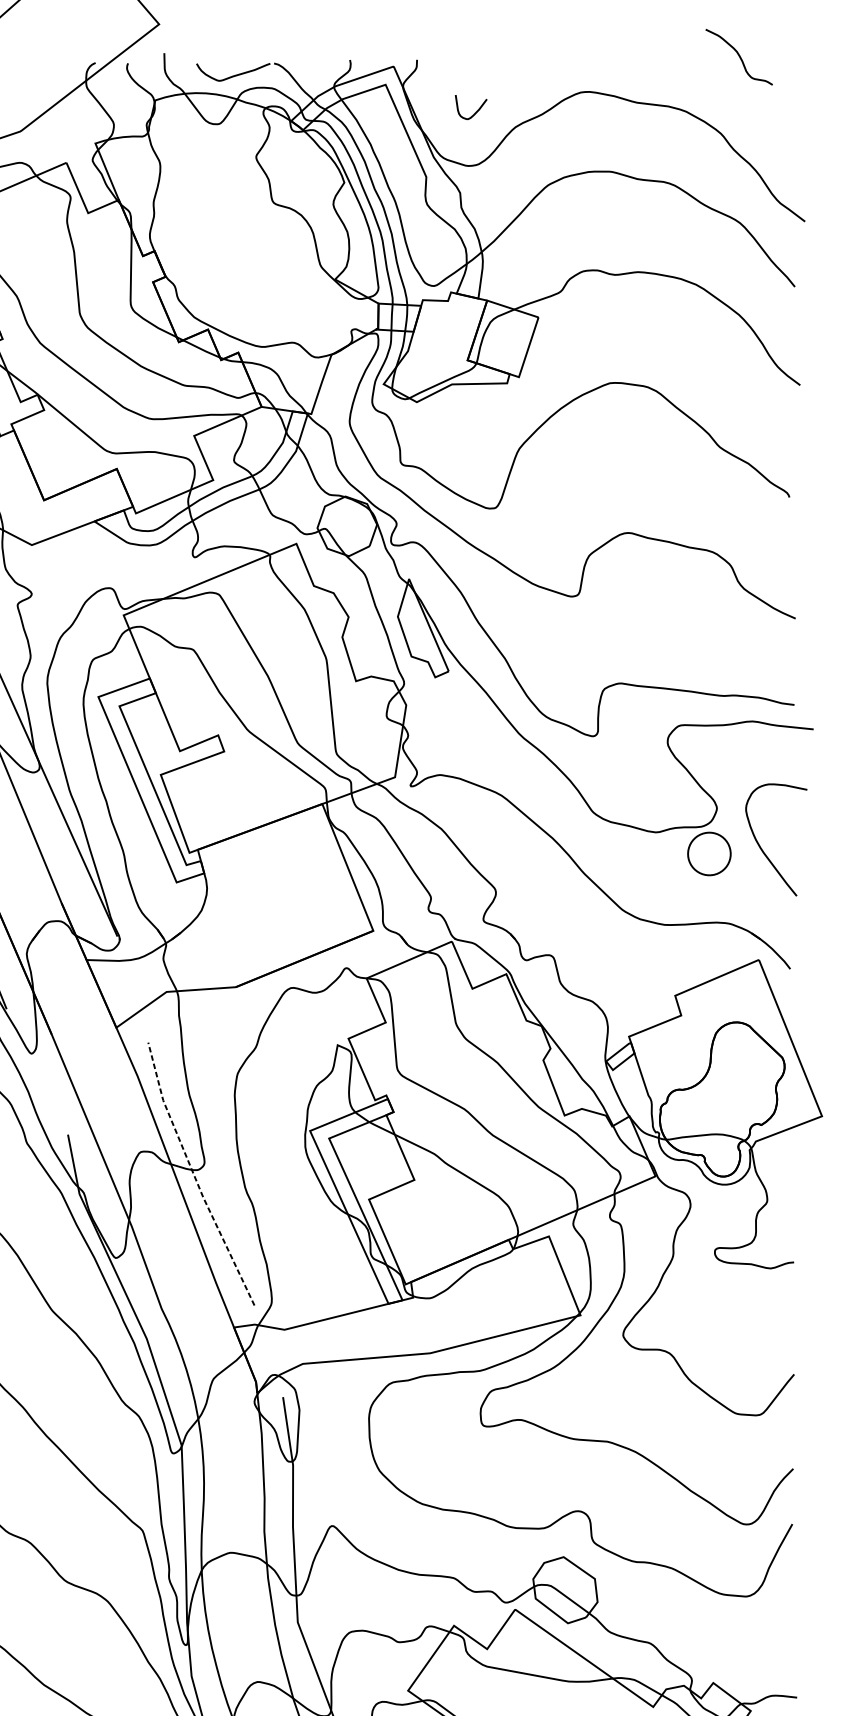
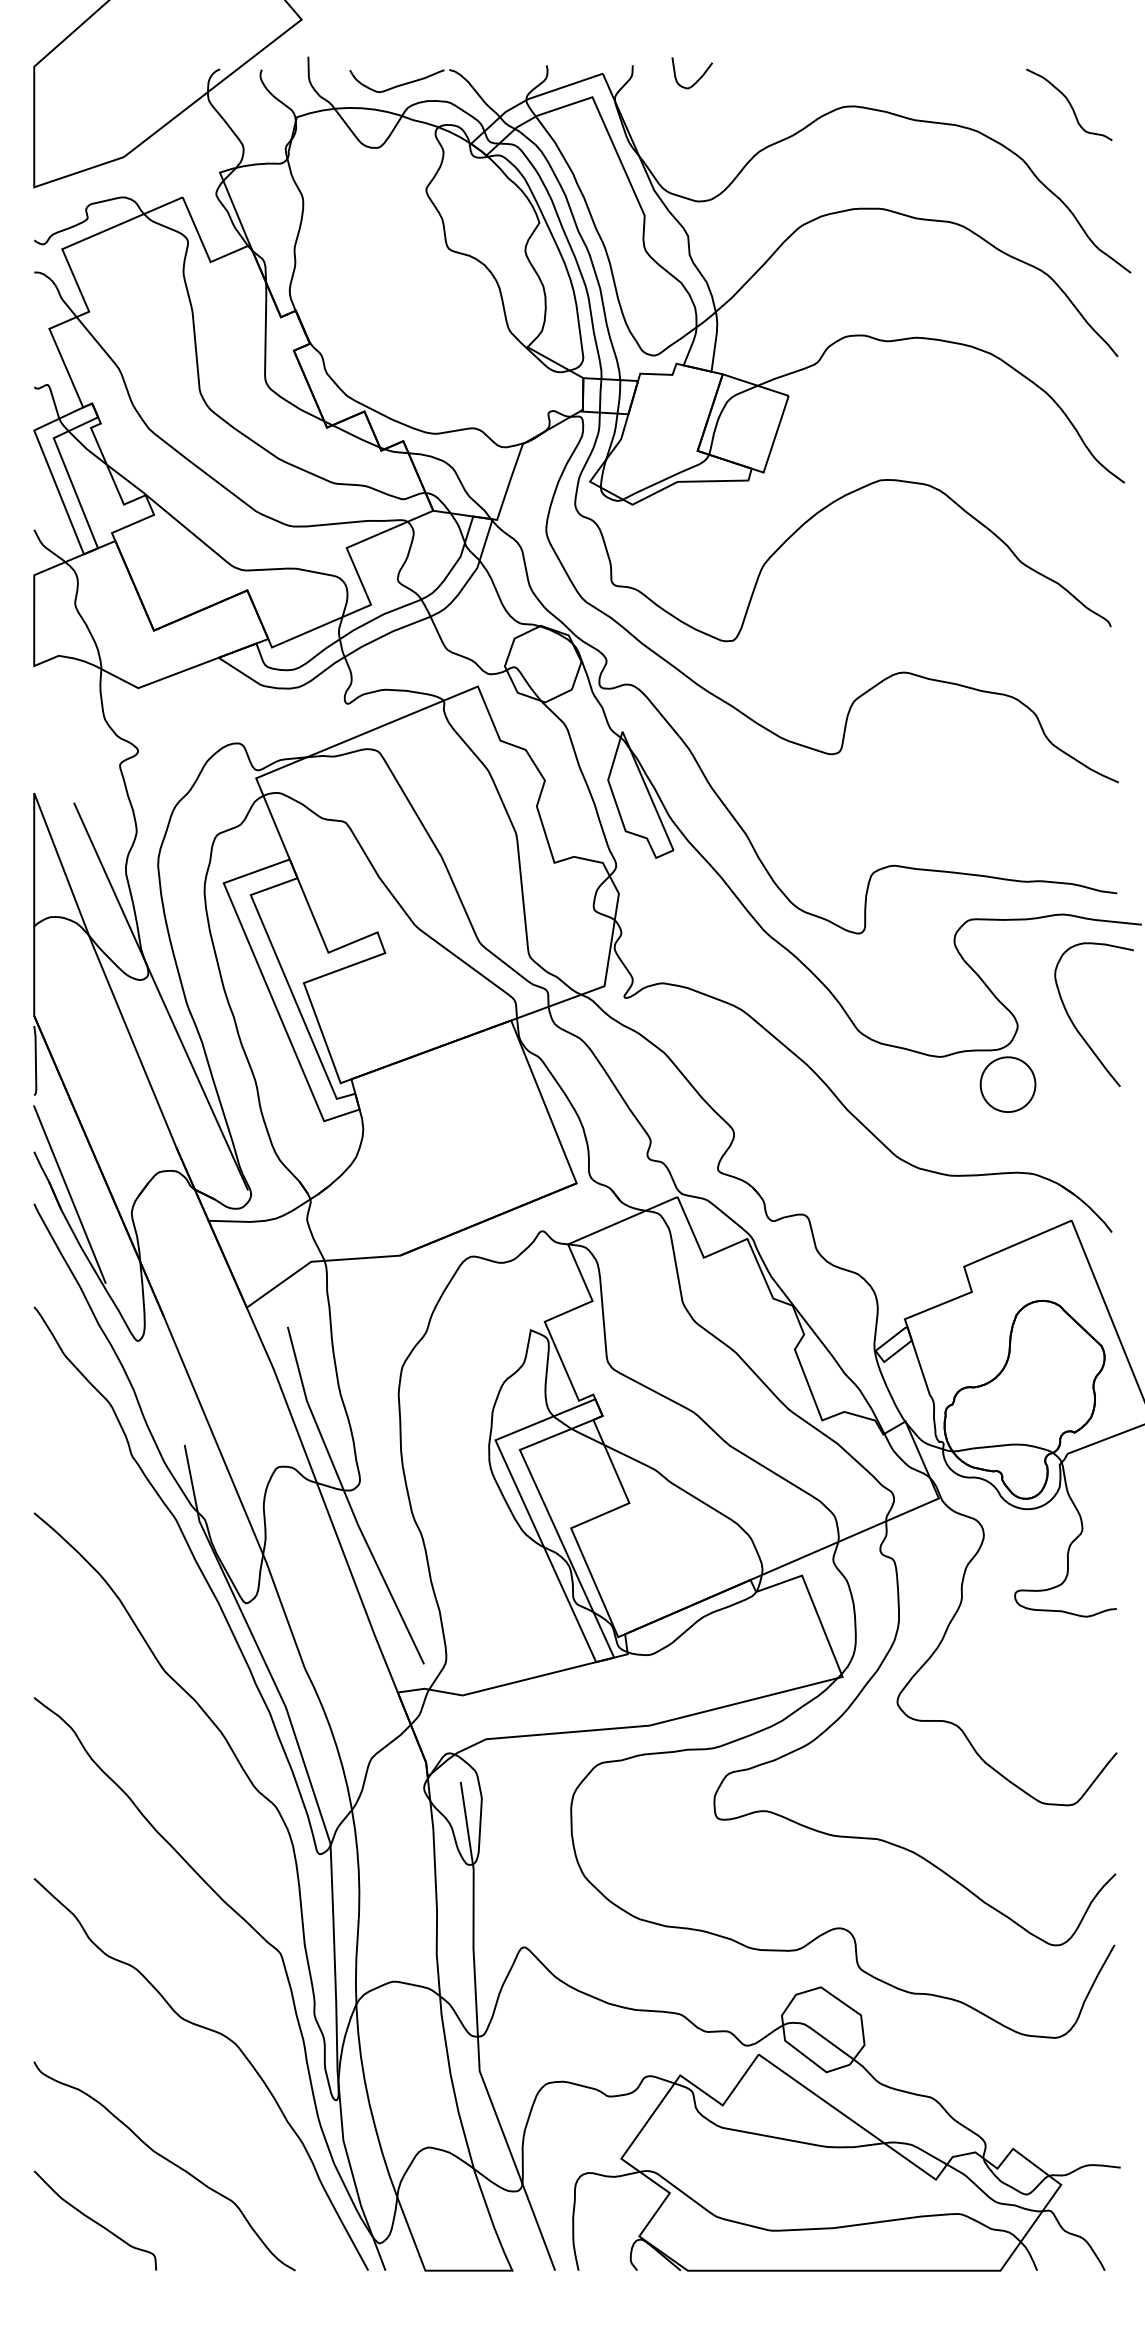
curve: (739, 56) -> (1069, 104), moved
curve: (475, 112) -> (697, 79), moved
curve: (761, 848) -> (1075, 1025), moved
line: (194, 1176) -> (347, 1498), dashed -> solid

